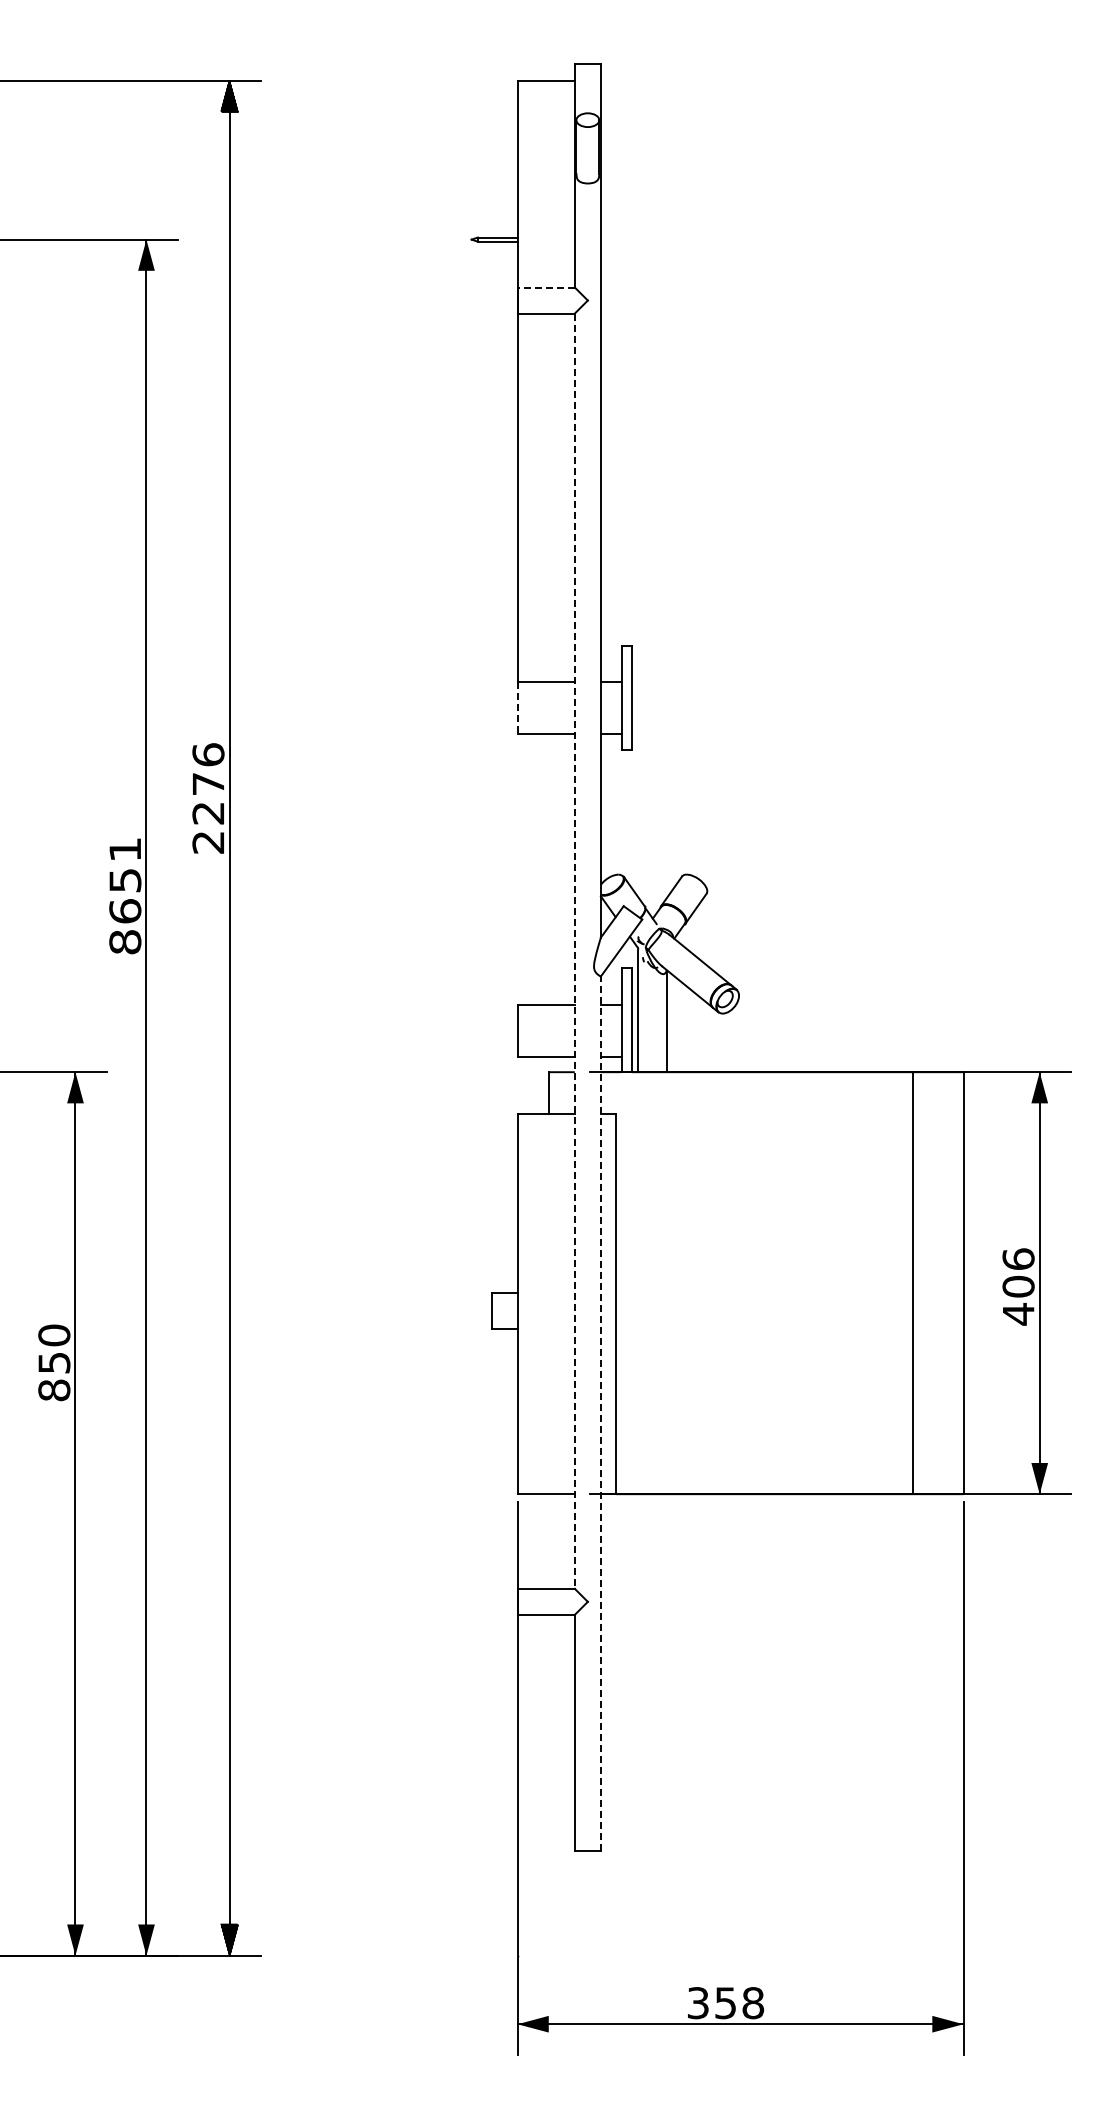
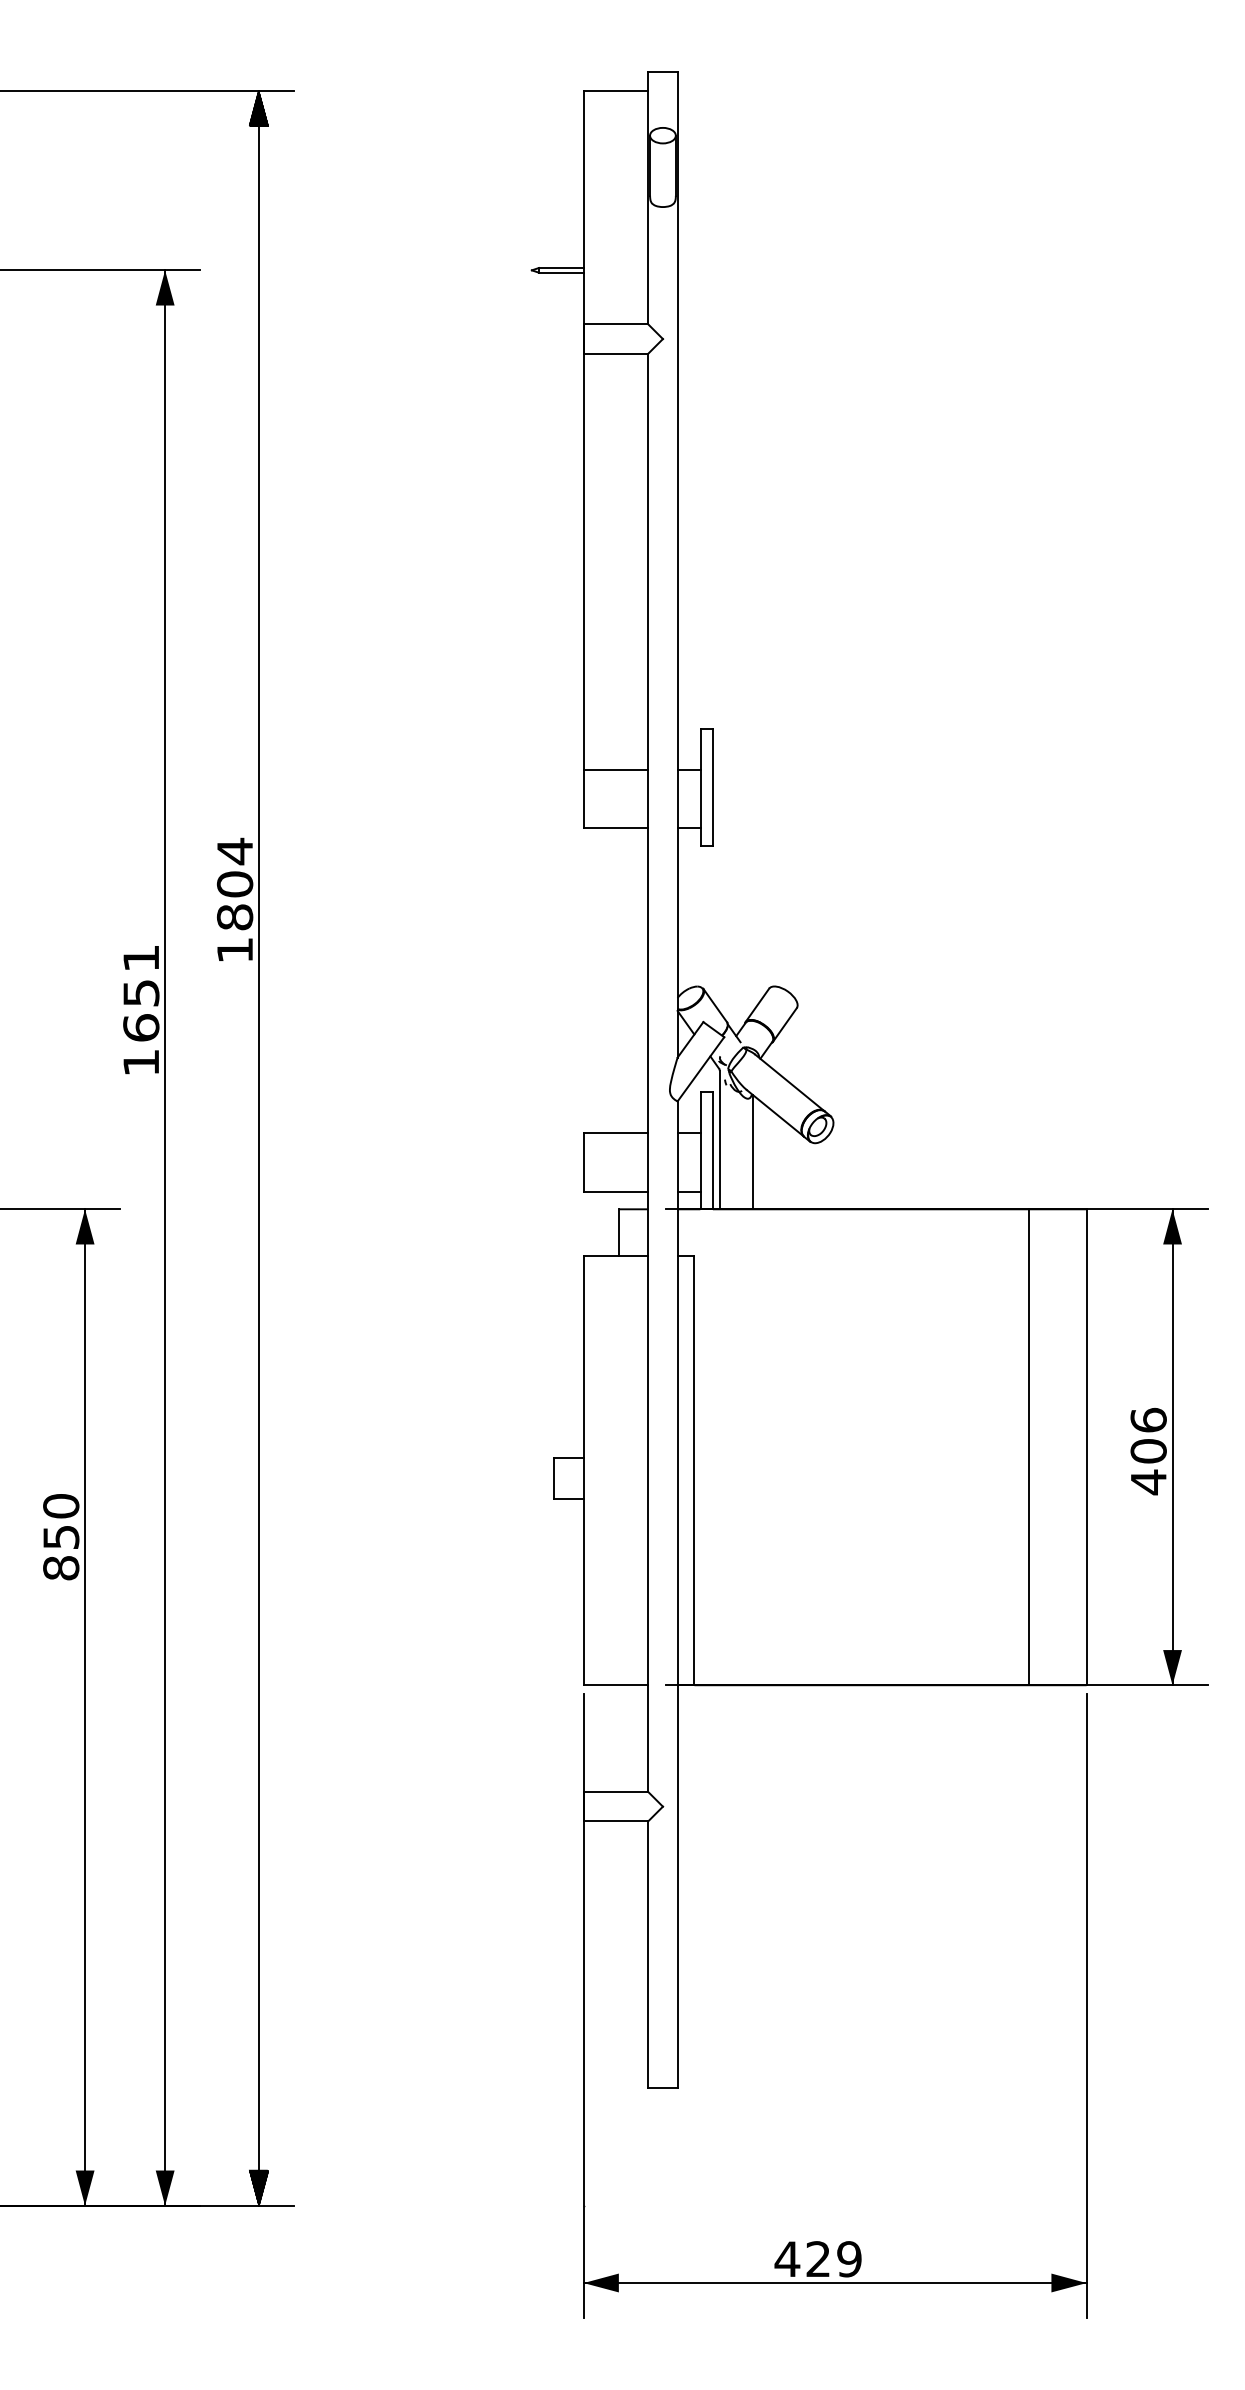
line: (546, 287) -> (616, 324), dashed -> solid
line: (517, 708) -> (583, 799), dashed -> solid
text: (208, 797) -> (235, 899), 2276 -> 1804
text: (125, 942) -> (141, 1063), 8651 -> 1651
line: (574, 951) -> (647, 1073), dashed -> solid
line: (600, 1413) -> (677, 1594), dashed -> solid
text: (725, 2003) -> (818, 2259), 358 -> 429

